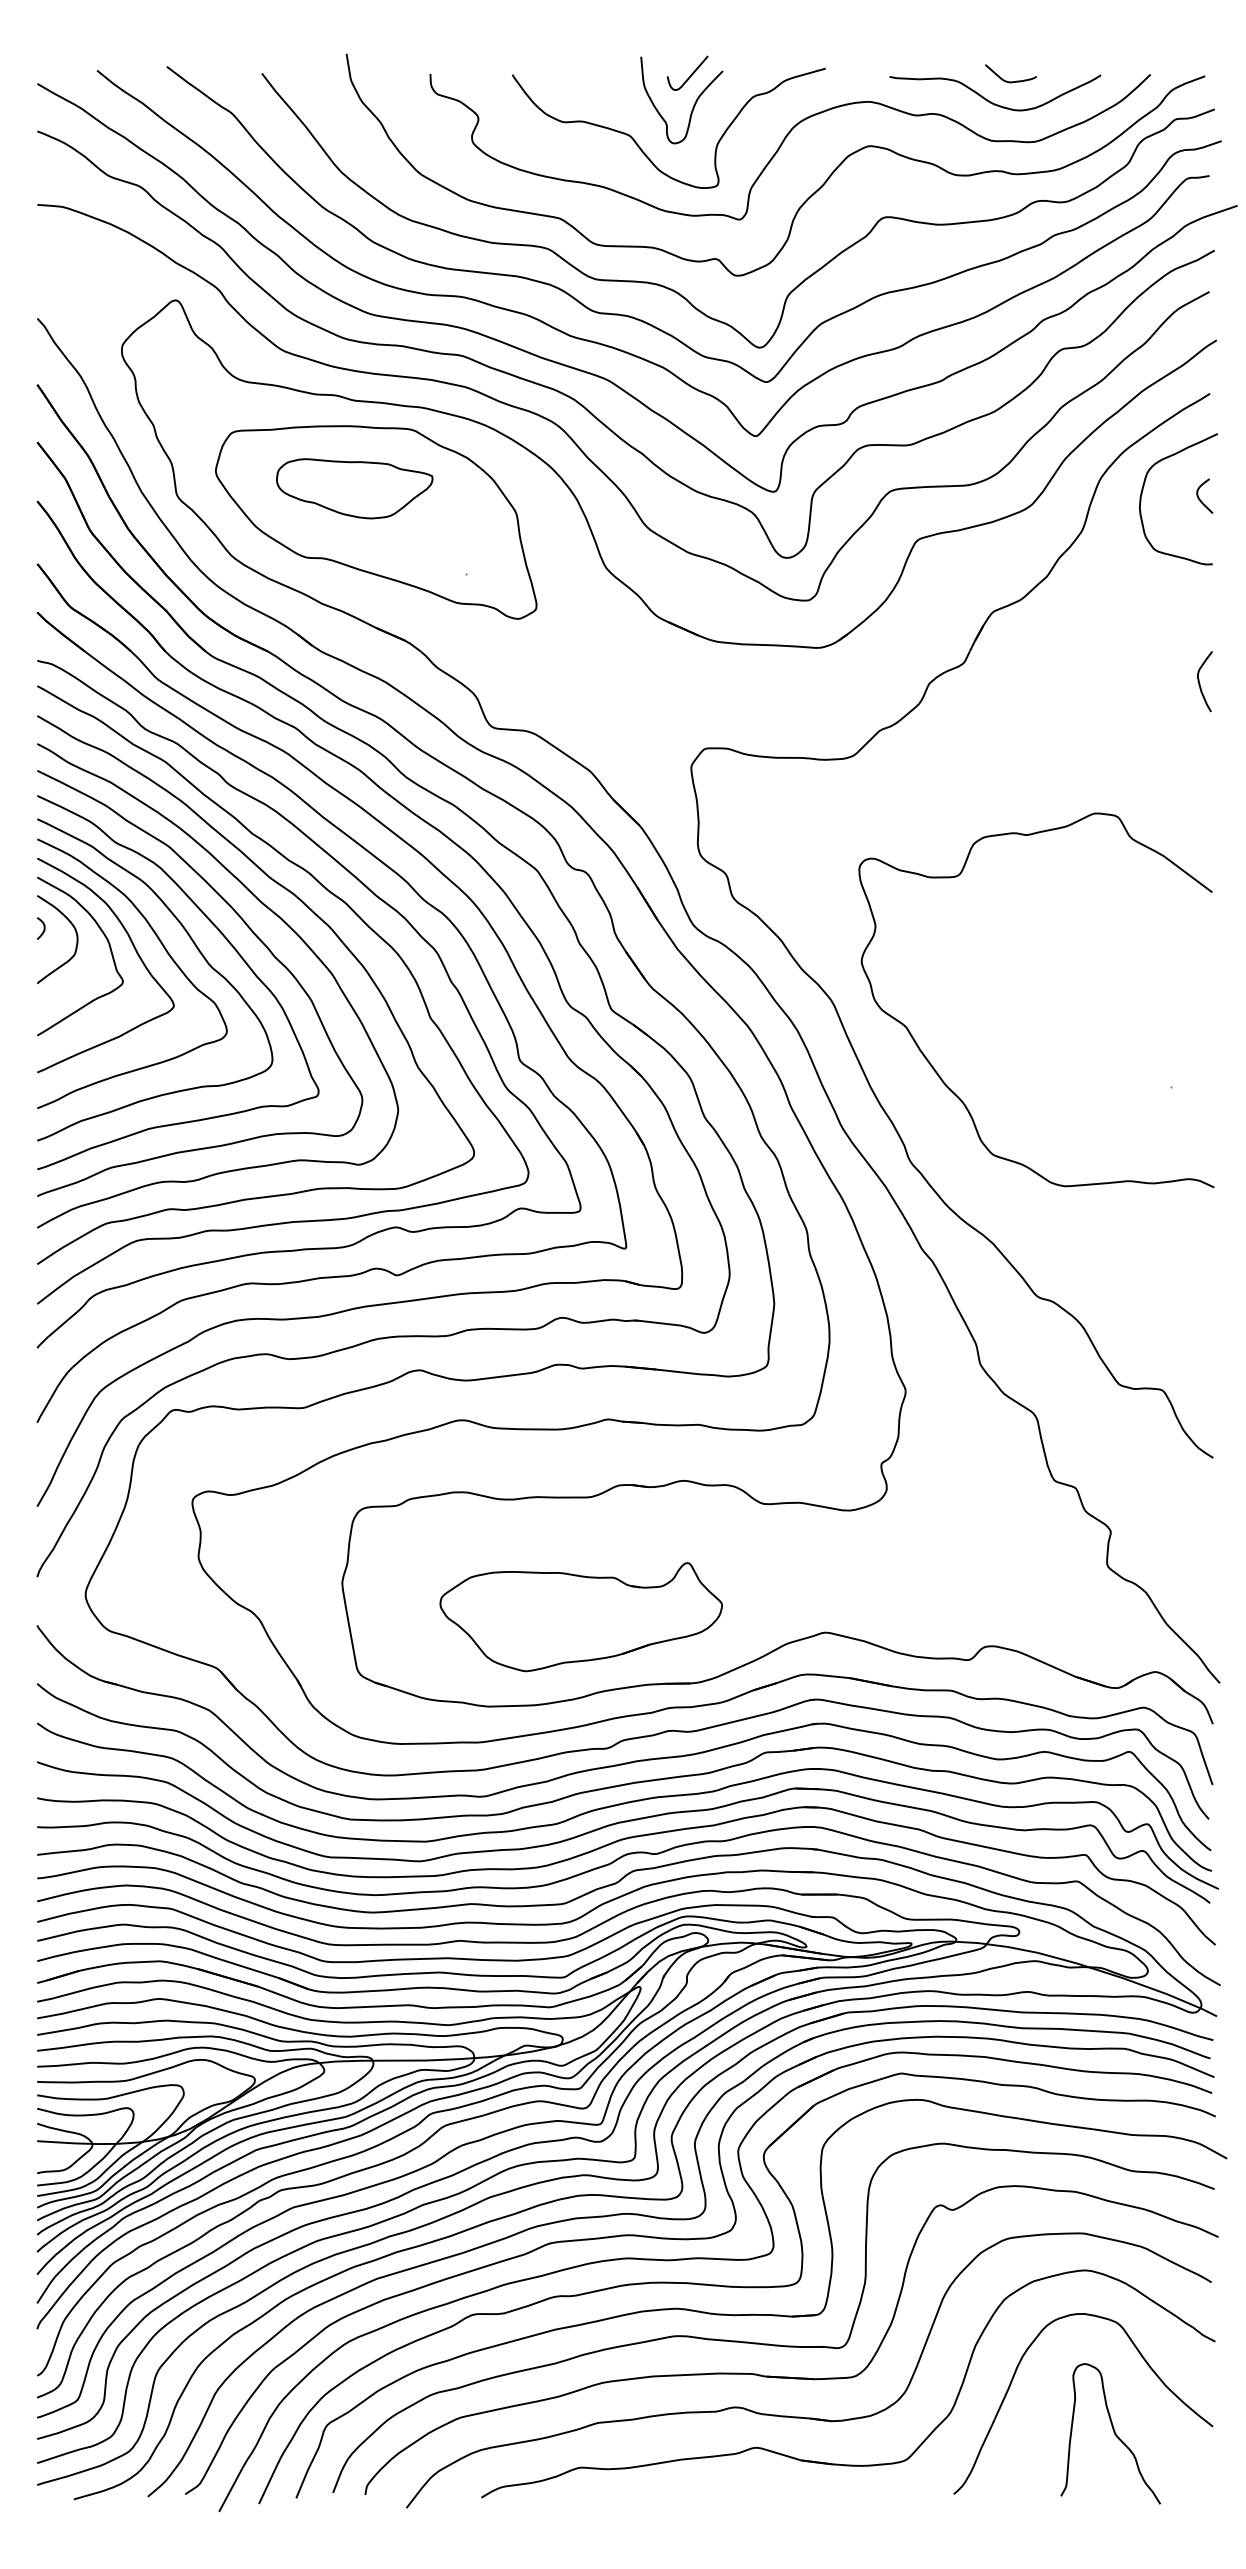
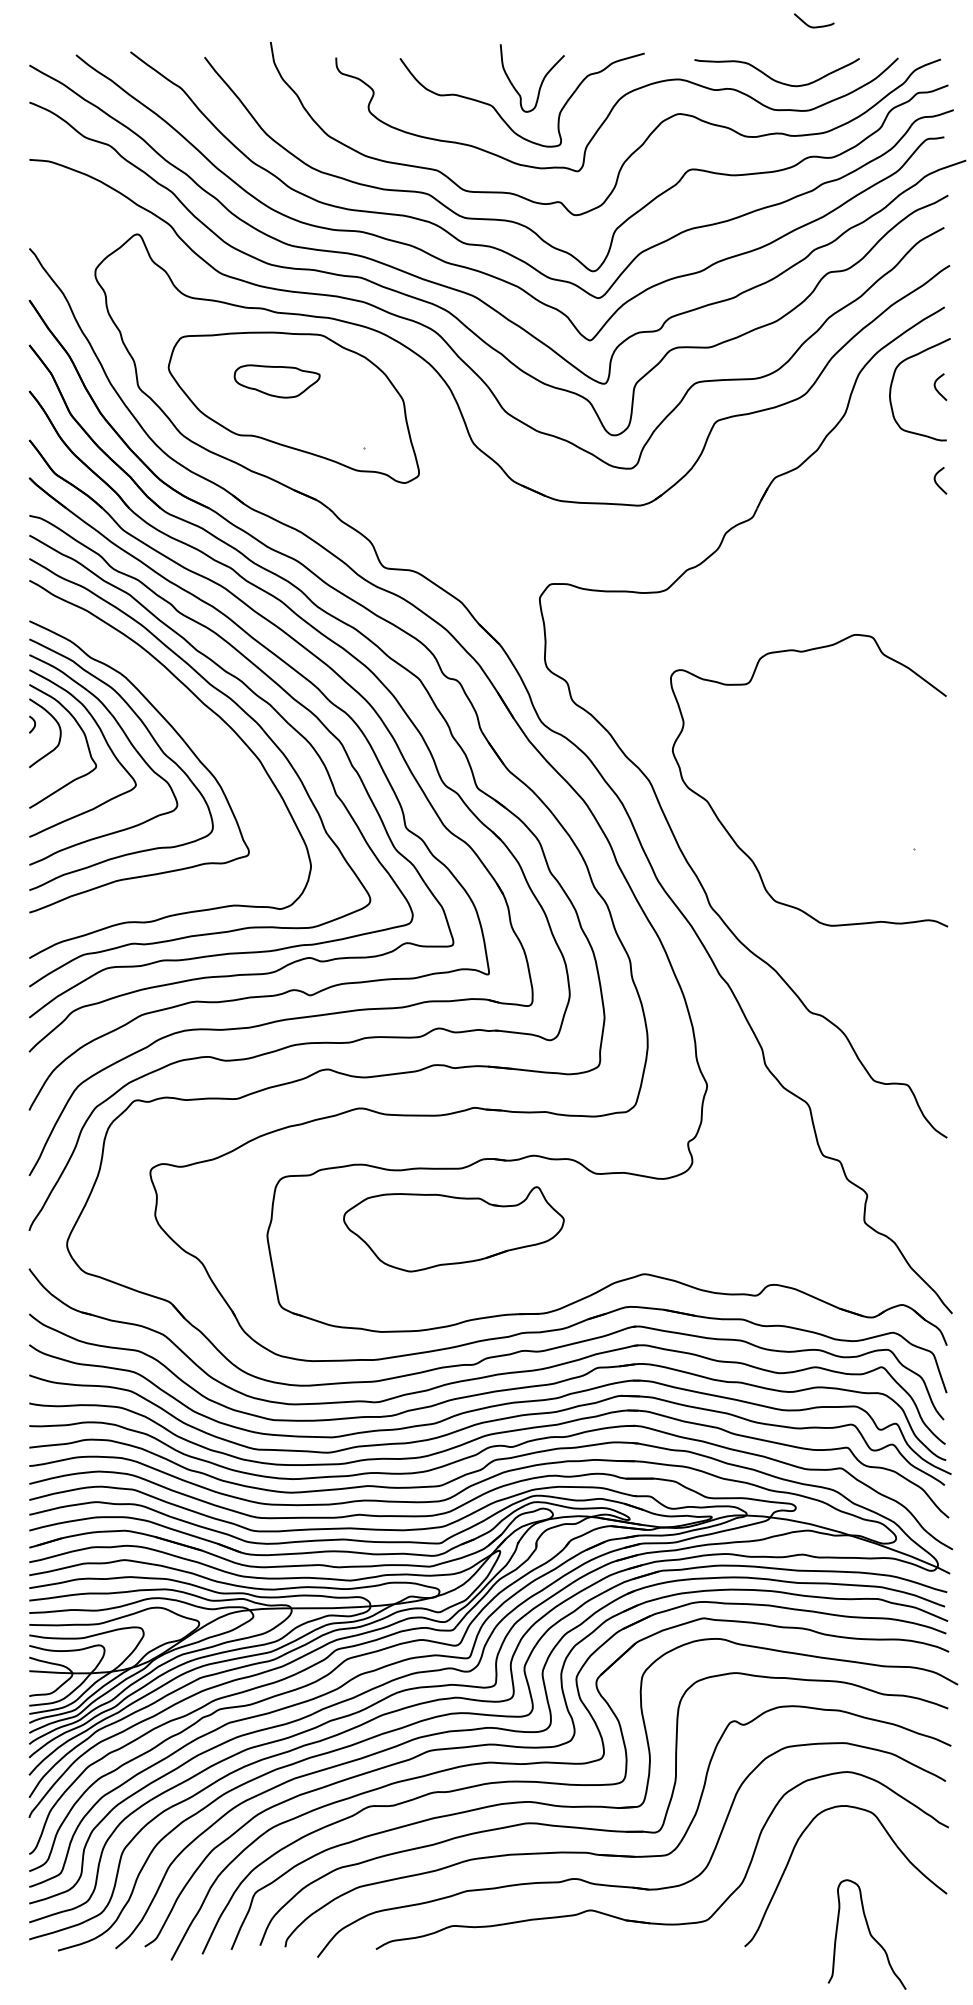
curve: (690, 74) -> (539, 58), removed
curve: (1010, 81) -> (813, 26), moved
part: (354, 488) -> (276, 381), size x0.7
curve: (1199, 617) -> (936, 481), added
curve: (1200, 683) -> (937, 533), removed
curve: (252, 933) -> (197, 728), removed
part: (580, 1617) -> (453, 1229), moved
curve: (1113, 2432) -> (869, 1933), moved

